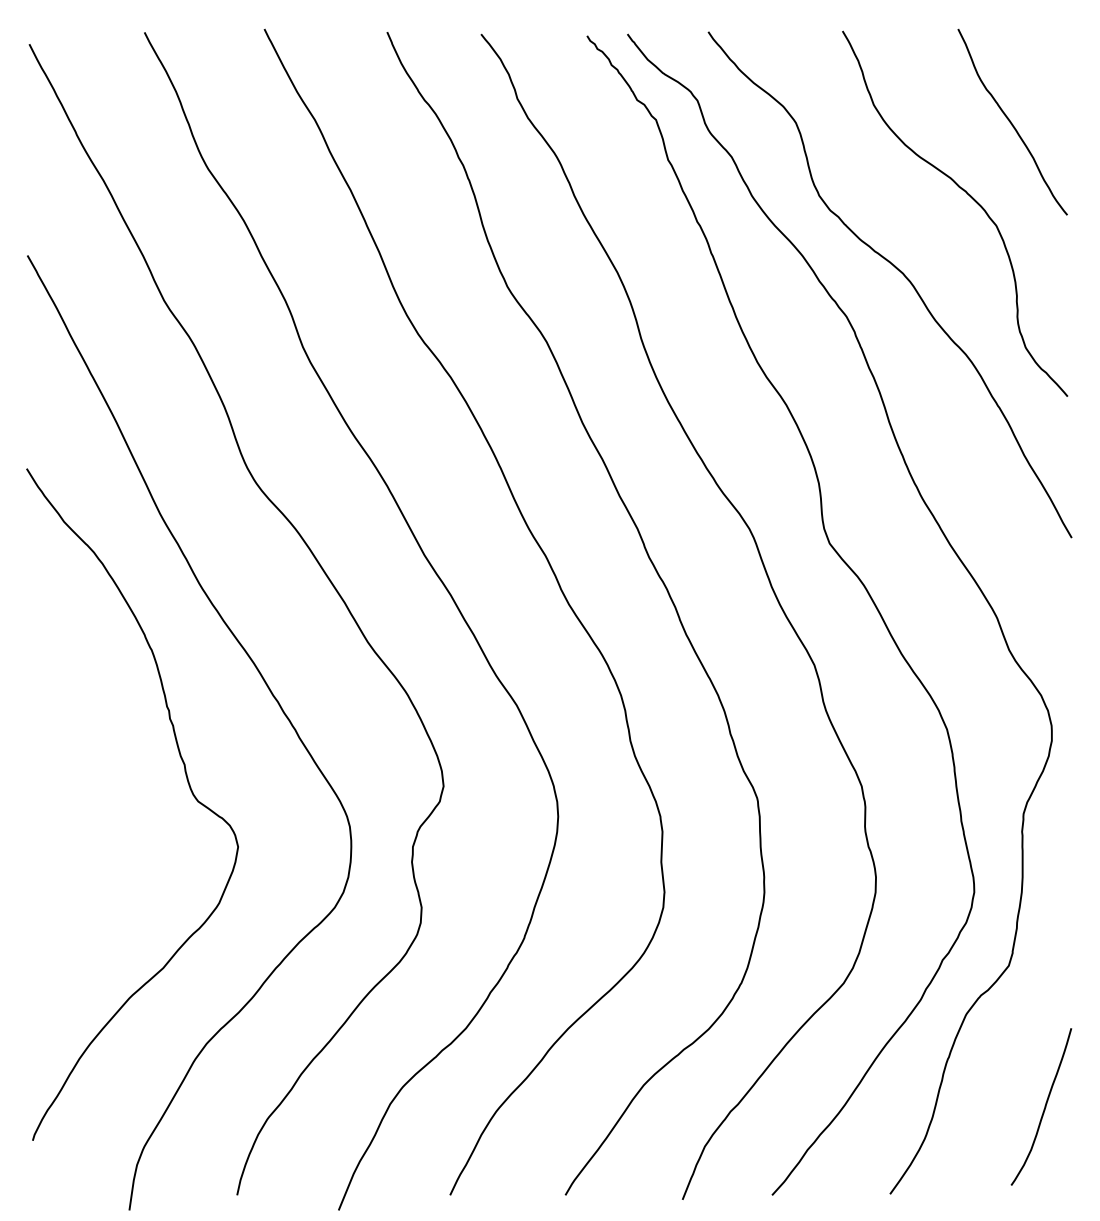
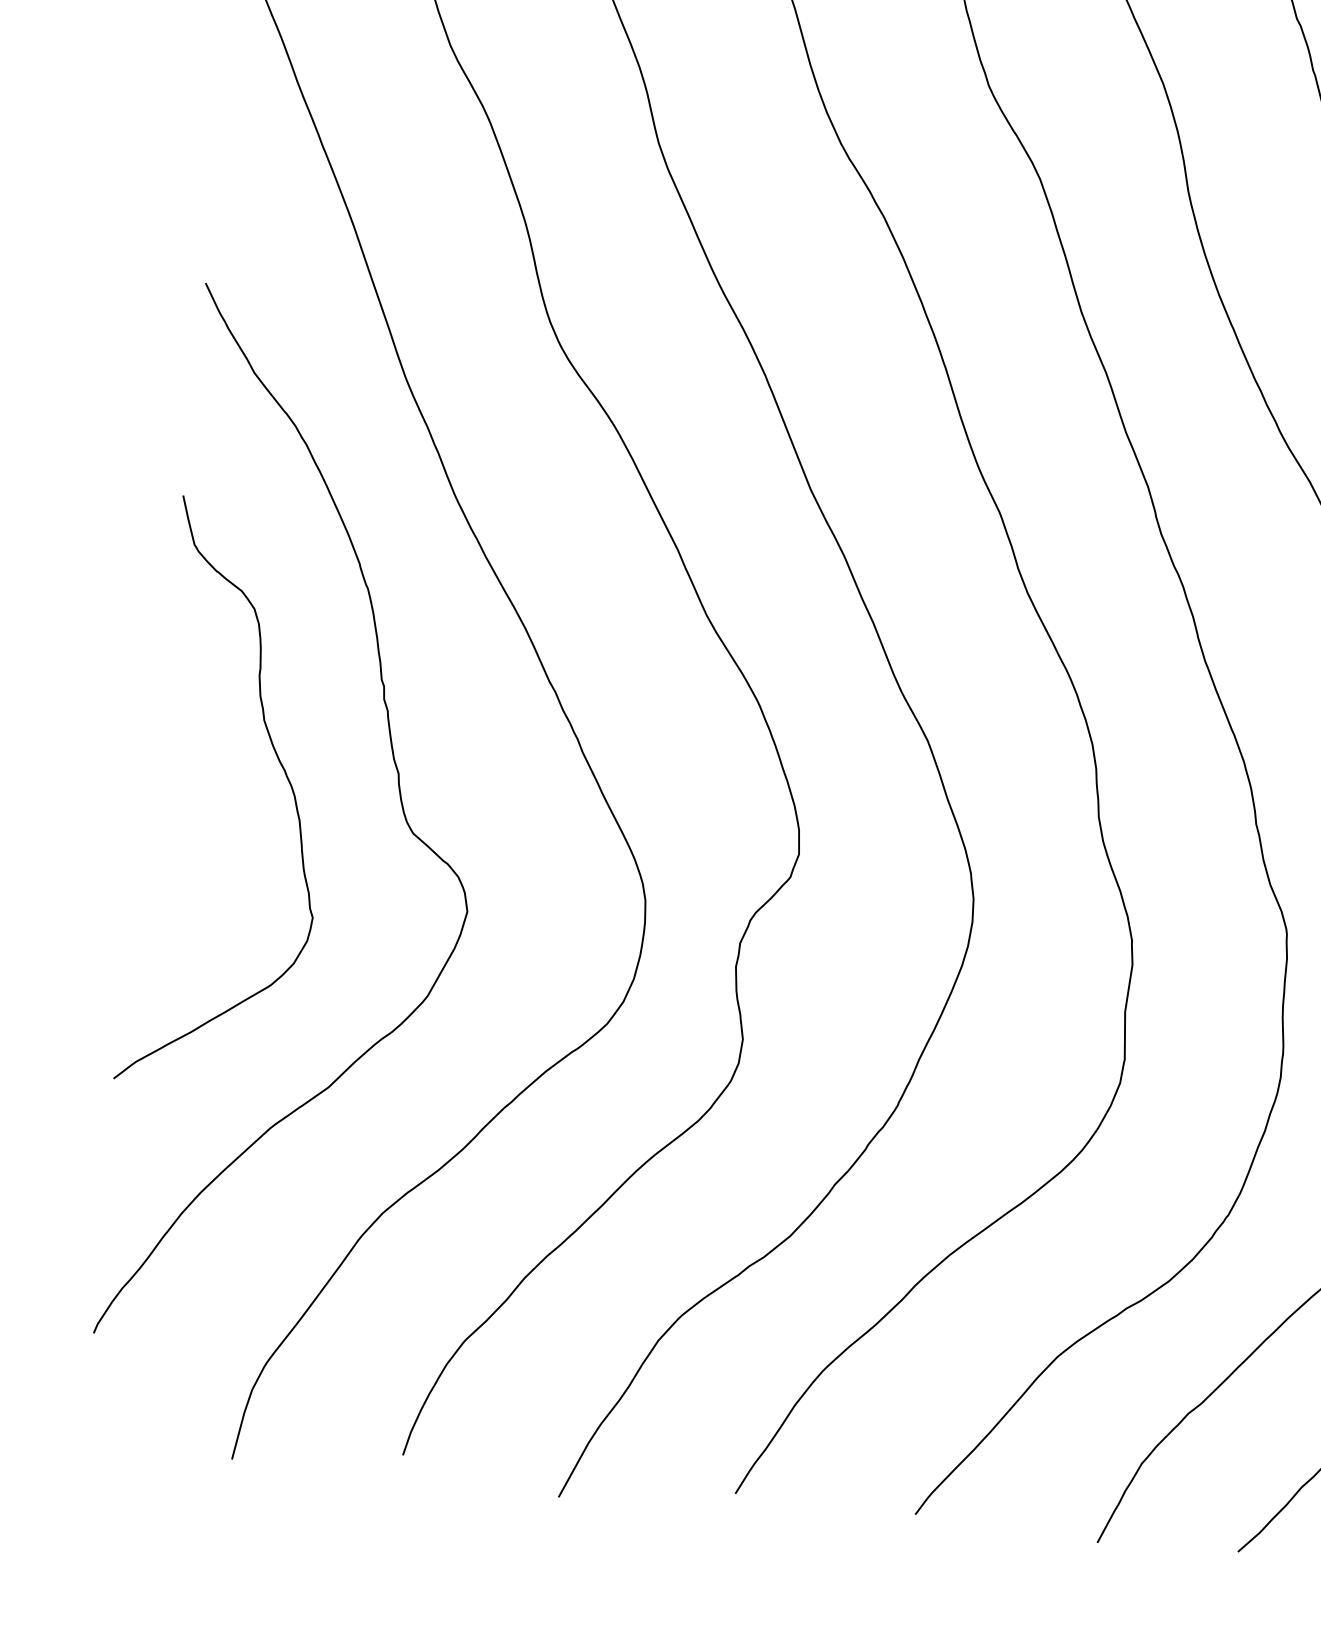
curve: (113, 775) -> (285, 777), added

